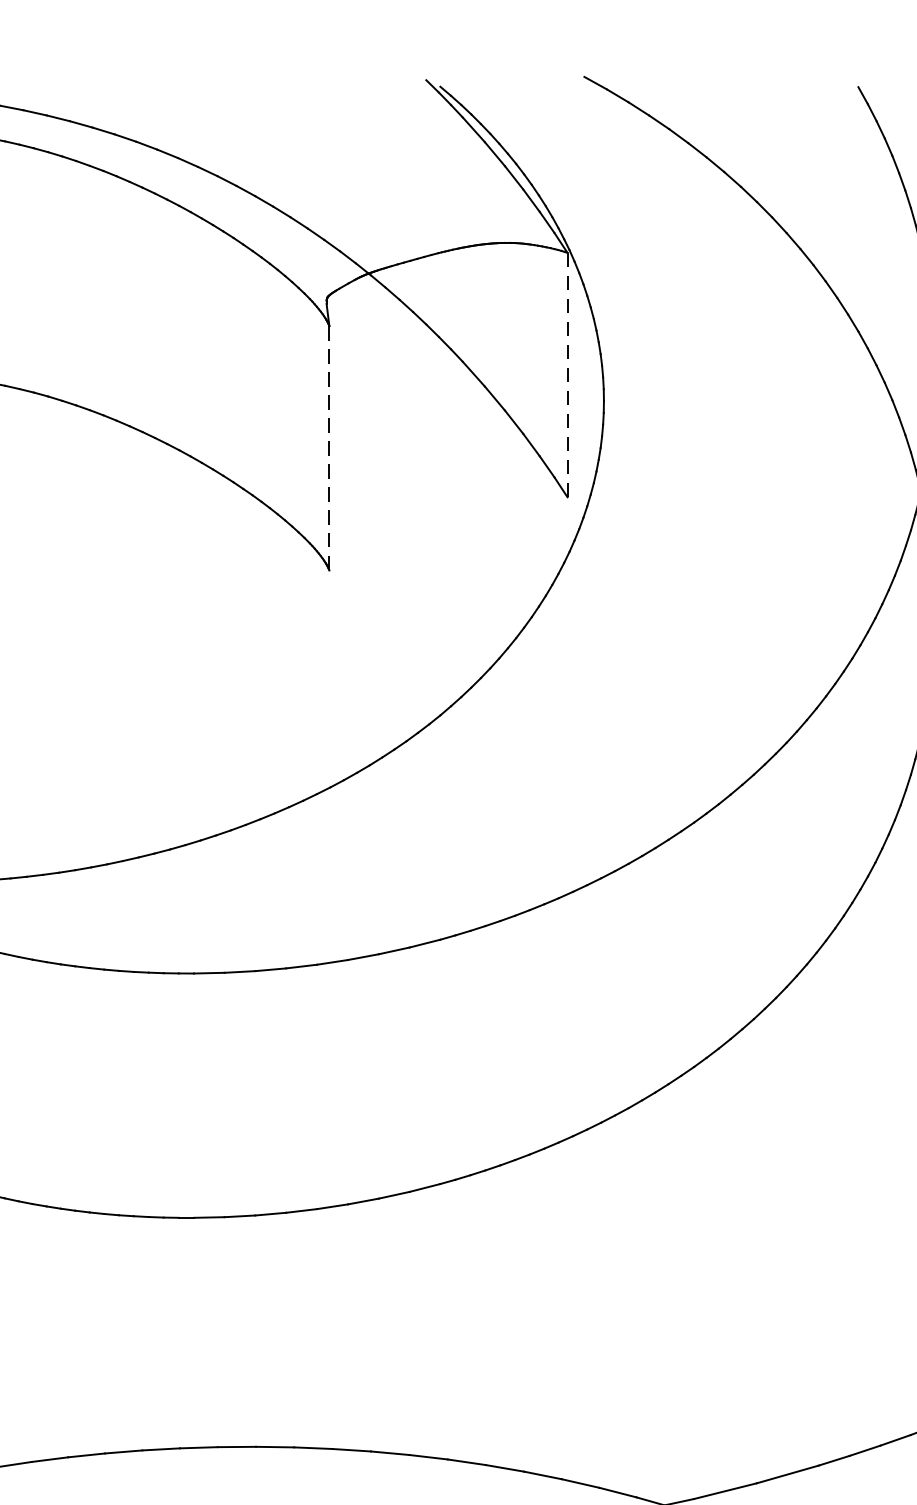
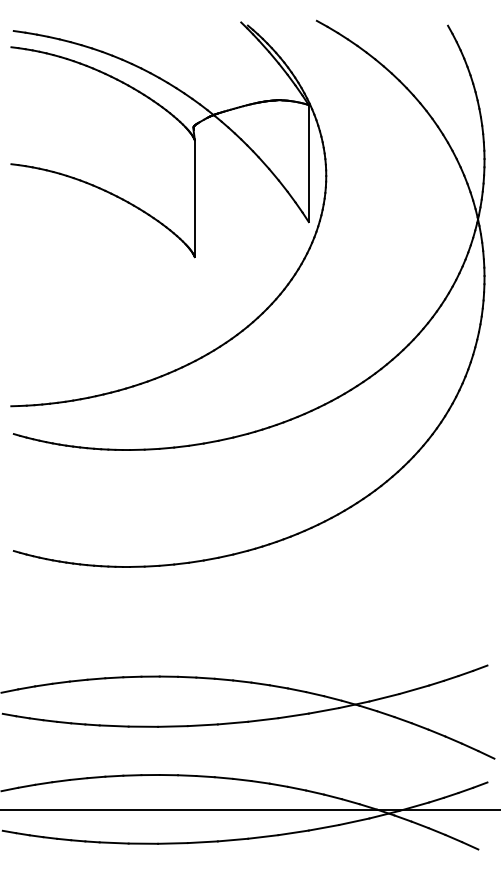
line: (566, 374) -> (308, 163), dashed -> solid
line: (328, 447) -> (194, 198), dashed -> solid

